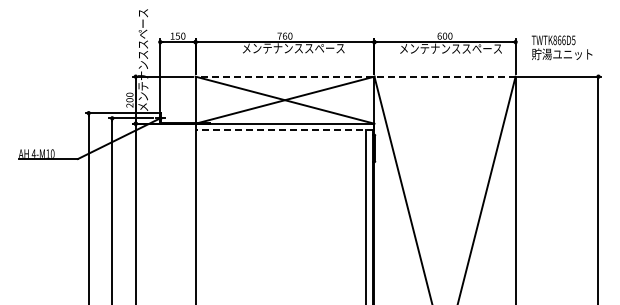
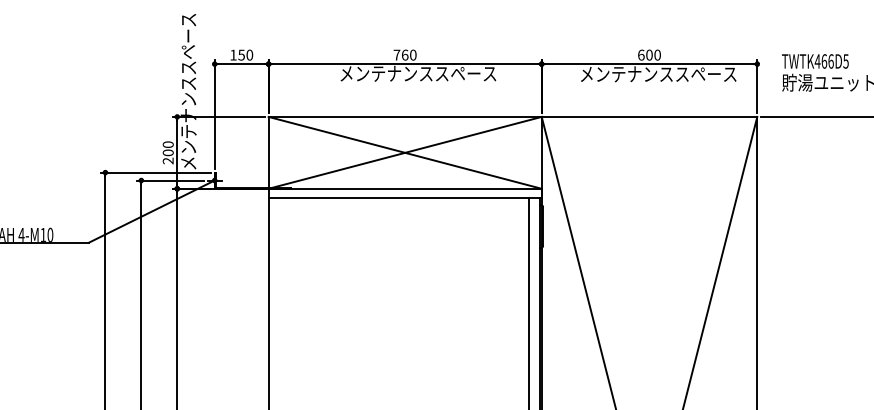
text: (554, 40) -> (816, 61), TWTK866D5 -> TWTK466D5
line: (355, 76) -> (512, 116), dashed -> solid
line: (284, 129) -> (404, 197), dashed -> solid

